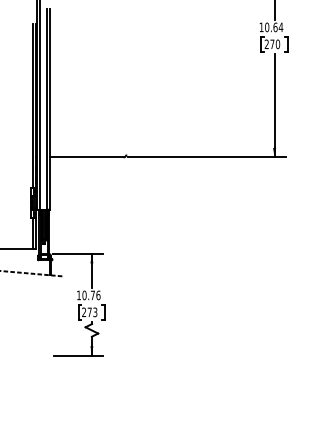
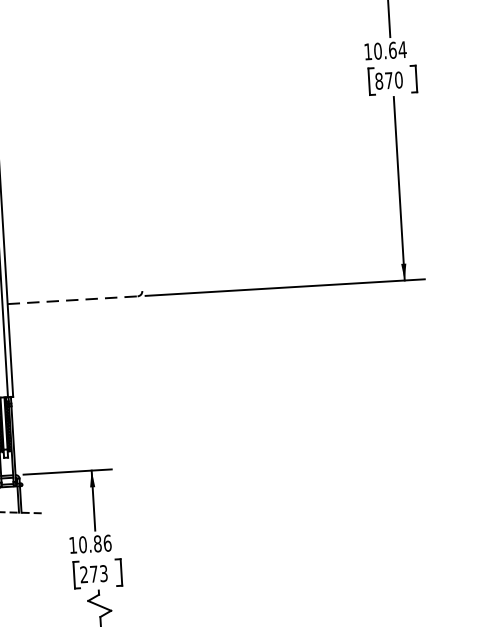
text: (266, 44) -> (378, 81), 270 -> 870
line: (86, 157) -> (71, 300), solid -> dashed
text: (92, 295) -> (97, 544), 10.76 -> 10.86

